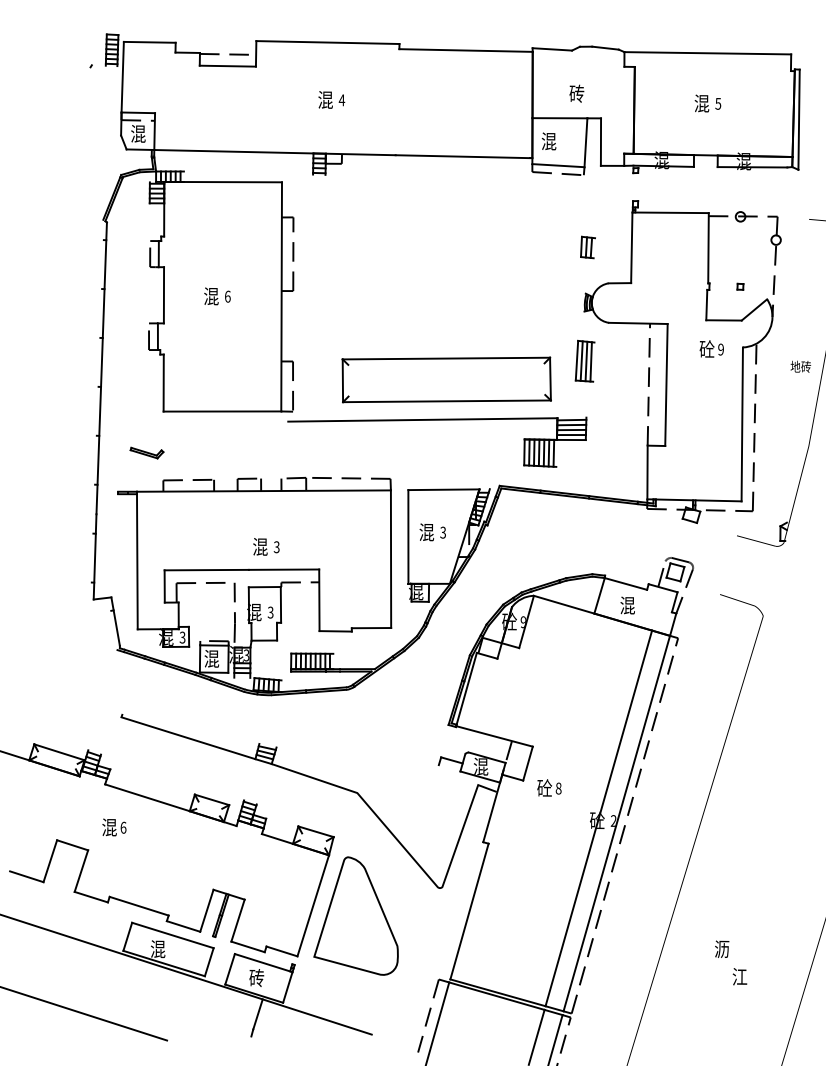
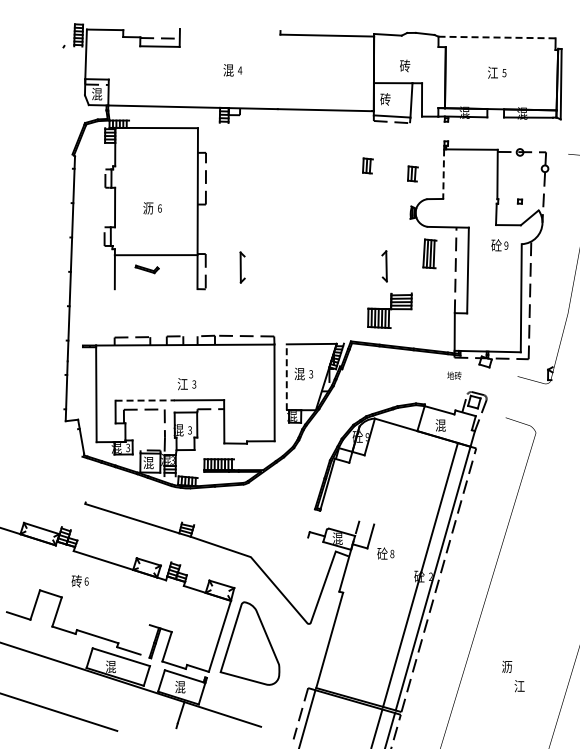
line: (326, 41) -> (229, 29), removed
line: (708, 53) -> (497, 37), solid -> dashed
text: (701, 104) -> (492, 73), 混 -> 江
text: (548, 141) -> (385, 99), 混 -> 砖
part: (523, 235) -> (367, 165), added
line: (631, 248) -> (443, 174), solid -> dashed
text: (211, 296) -> (148, 208), 混 -> 沥
line: (446, 357) -> (313, 251), removed
part: (584, 360) -> (429, 253), moved
text: (800, 366) -> (454, 375), moved
line: (446, 400) -> (313, 281), removed
line: (221, 411) -> (155, 255), moved
line: (422, 419) -> (296, 294), removed
part: (146, 453) -> (146, 269), moved
line: (408, 537) -> (286, 377), solid -> dashed
text: (259, 547) -> (182, 384), 混 -> 江
line: (207, 570) -> (145, 400), solid -> dashed
line: (494, 736) -> (347, 517), removed
text: (109, 827) -> (76, 581), 混 -> 砖
line: (205, 910) -> (144, 639), removed
text: (257, 977) -> (180, 686), 砖 -> 混

